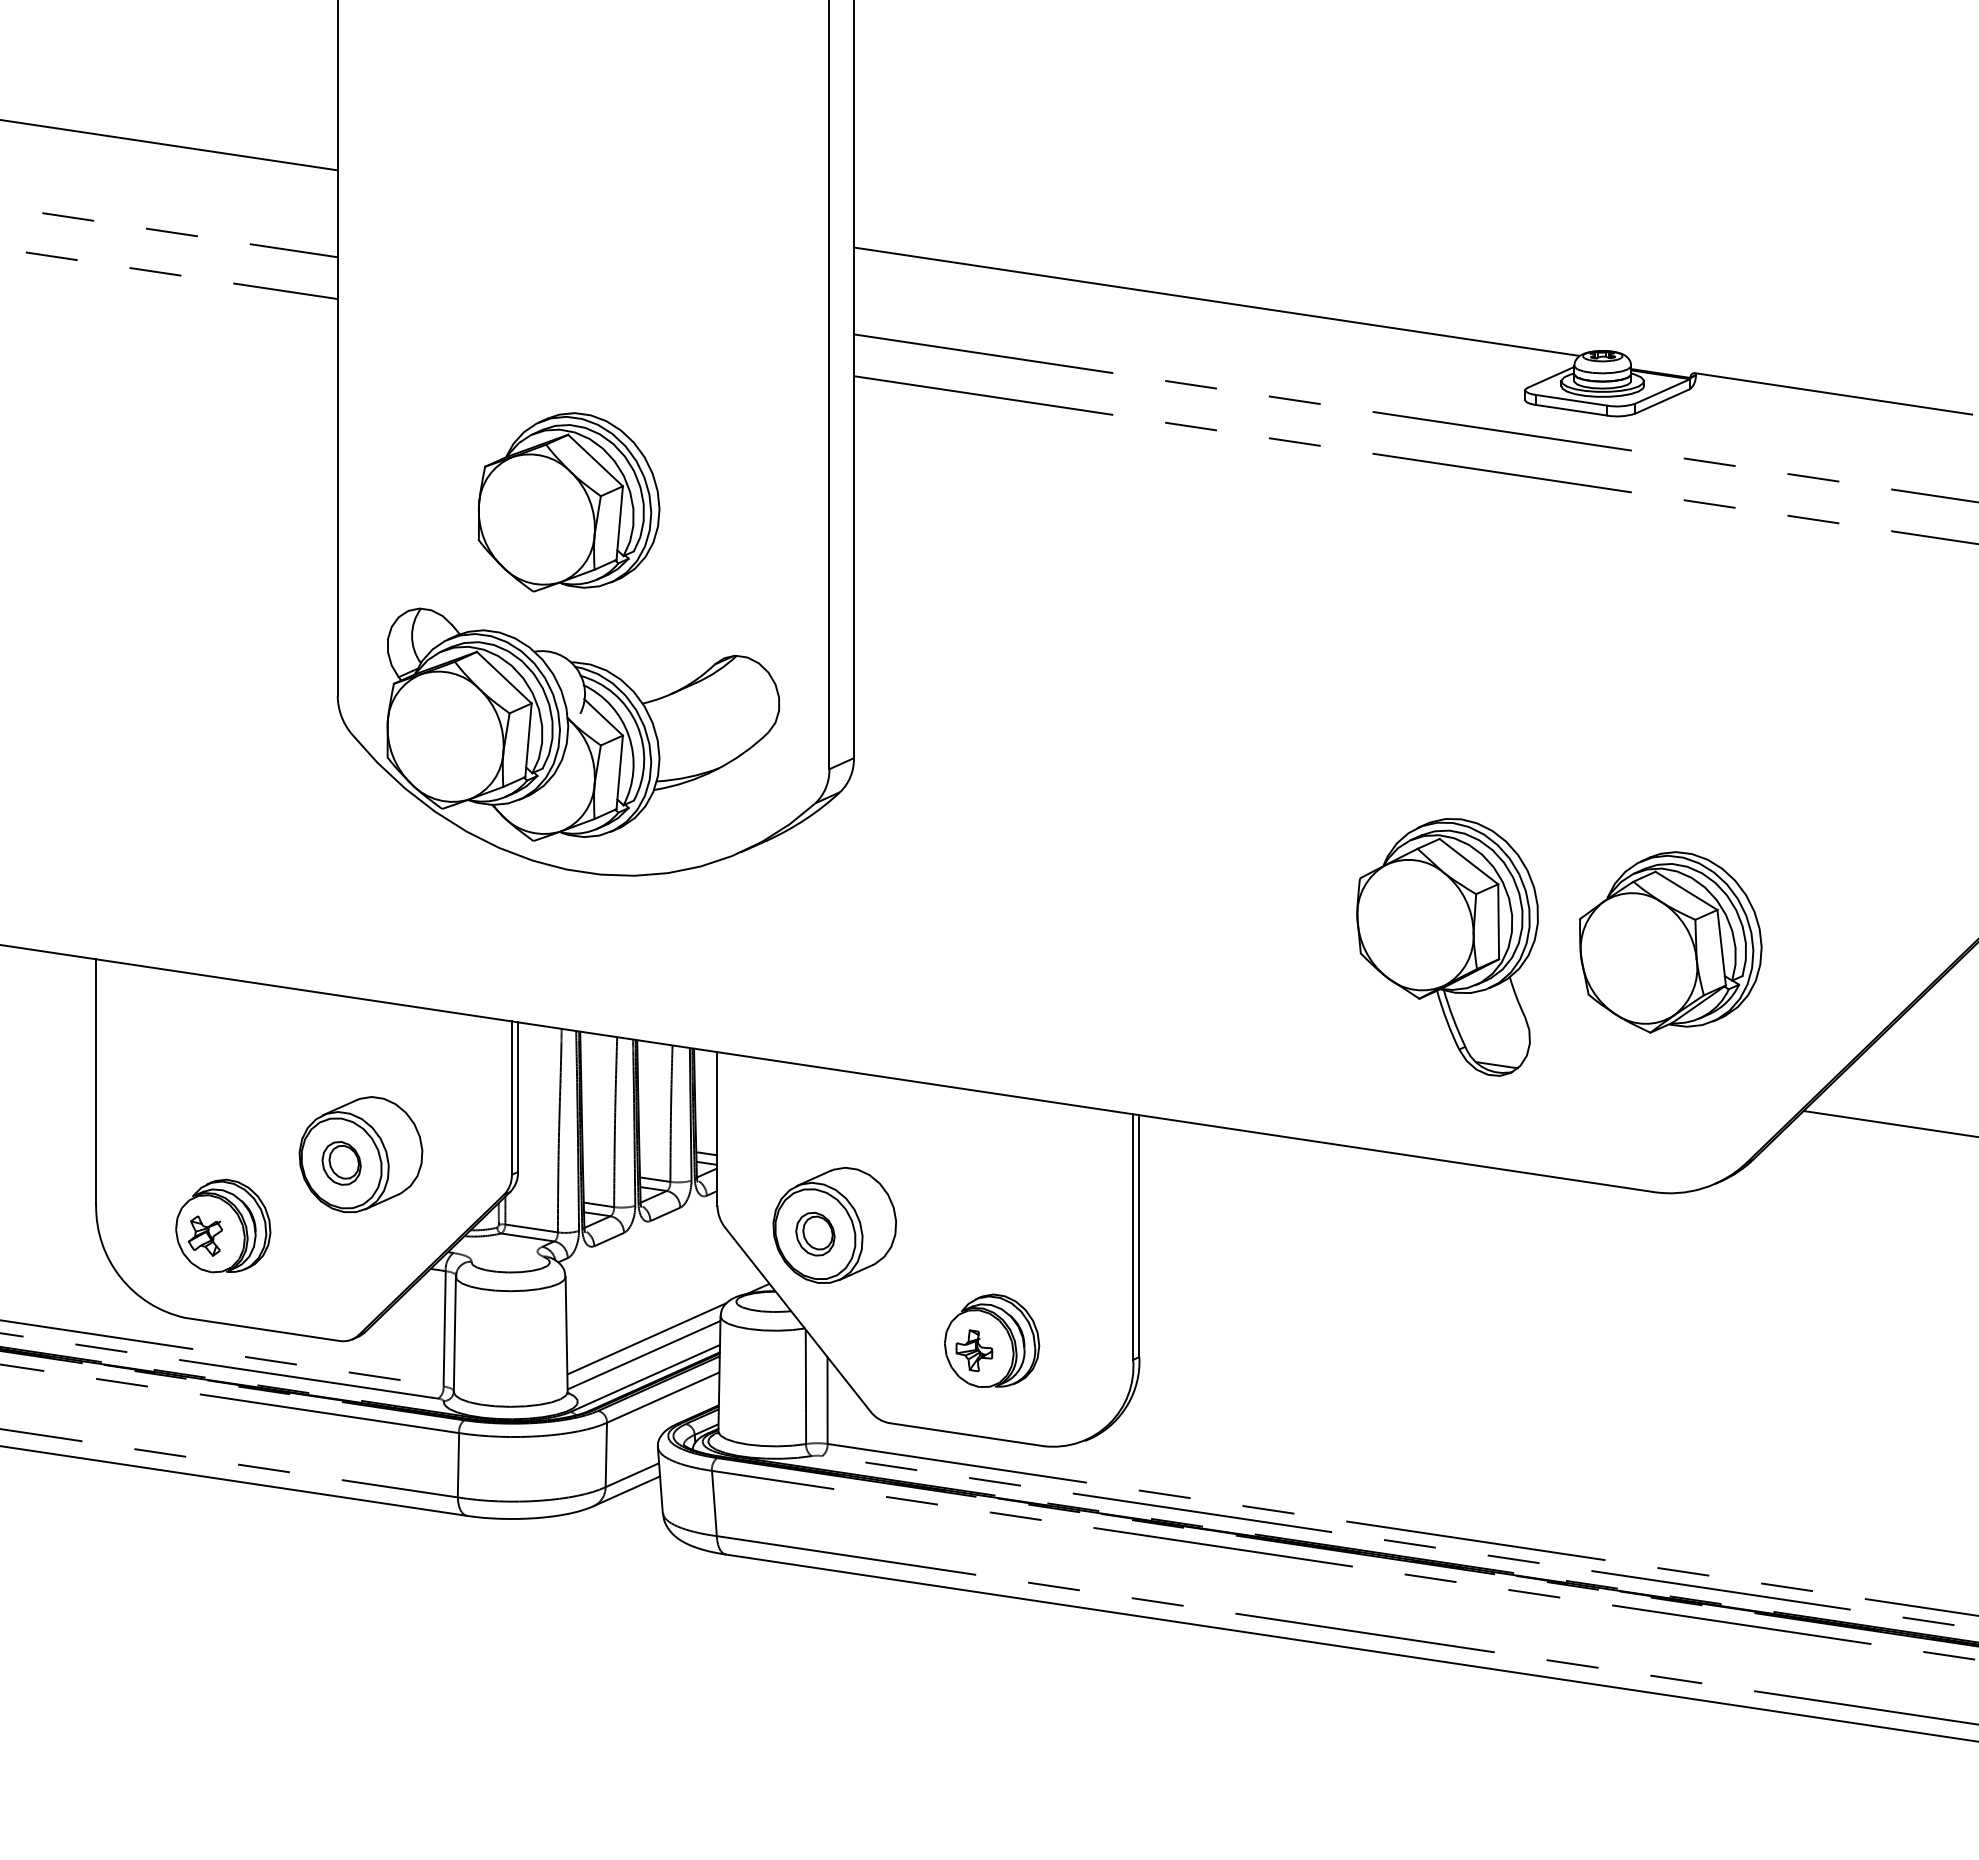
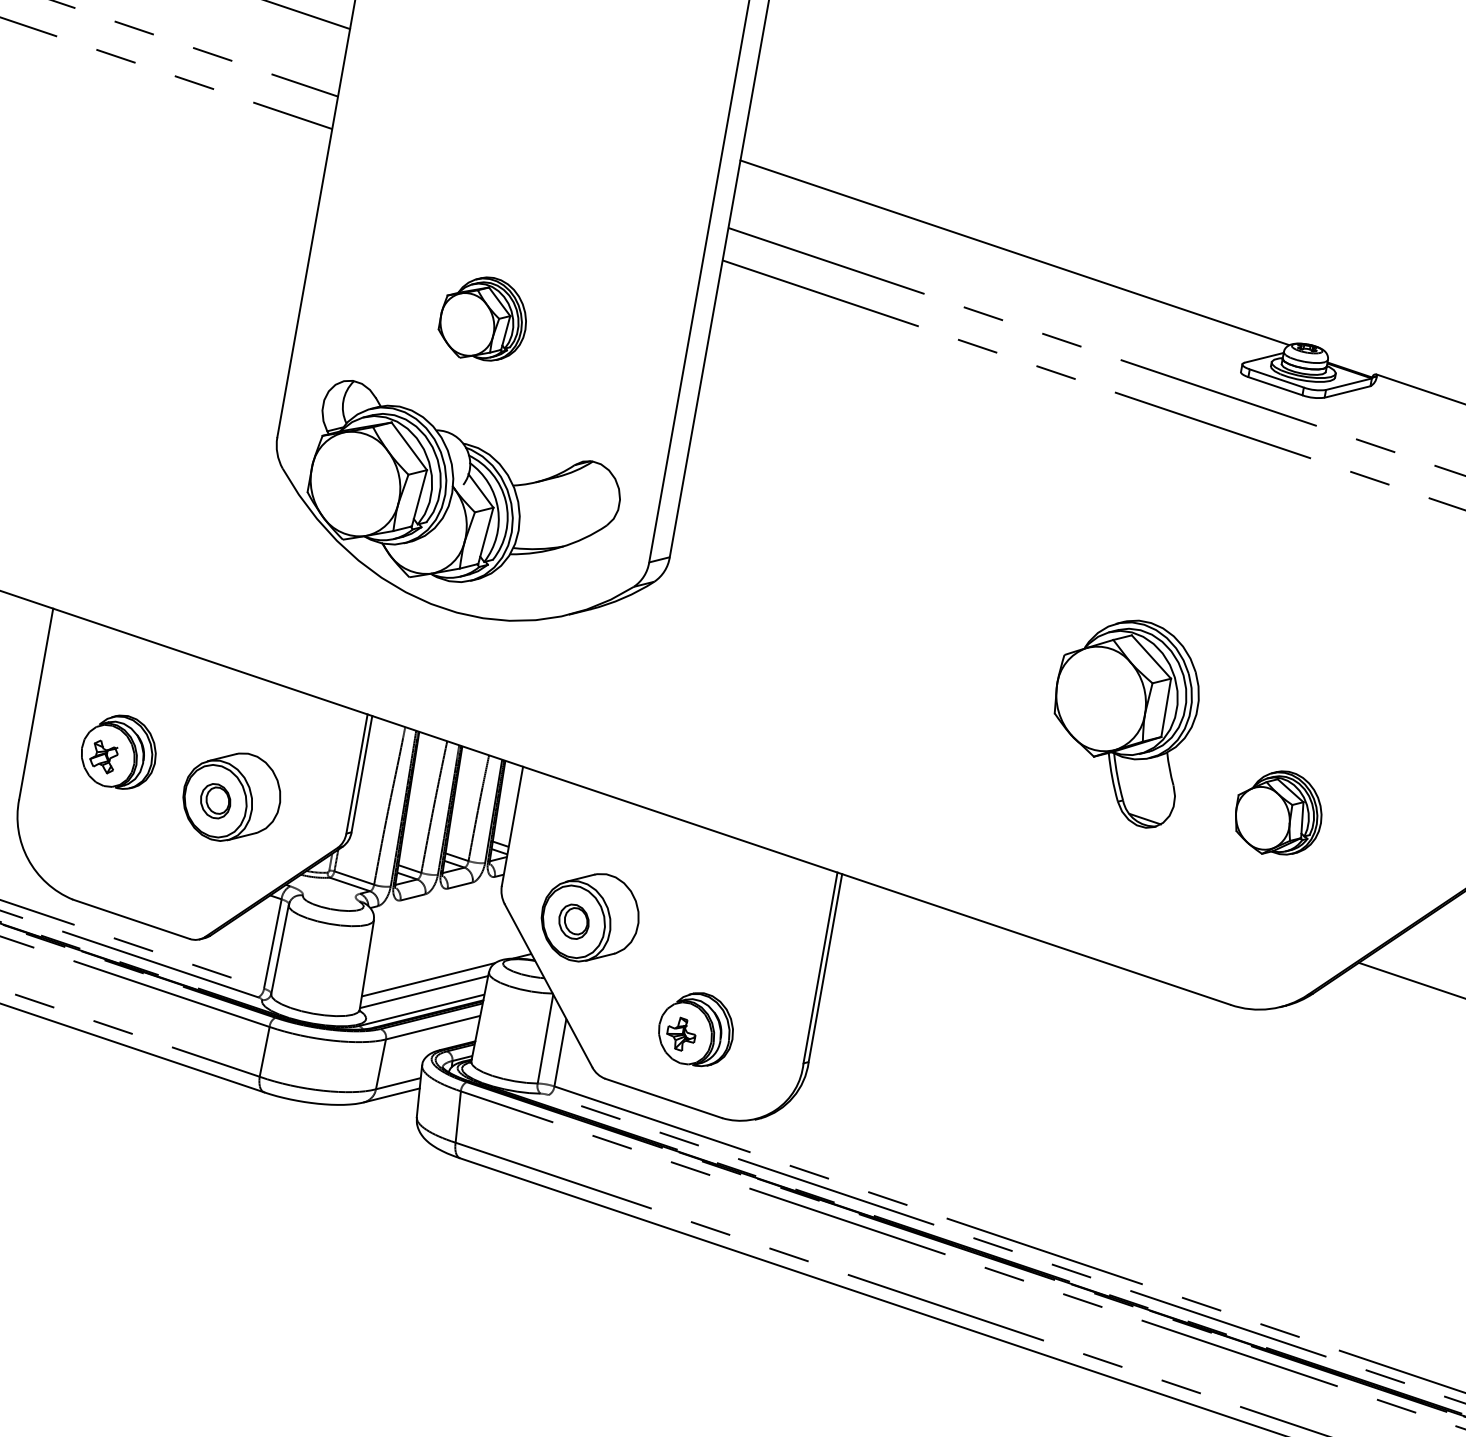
part: (568, 502) -> (483, 319), size x0.6
part: (1670, 942) -> (1278, 813), size x0.6
part: (1447, 947) -> (1122, 720), moved
part: (223, 1225) -> (119, 751), moved

